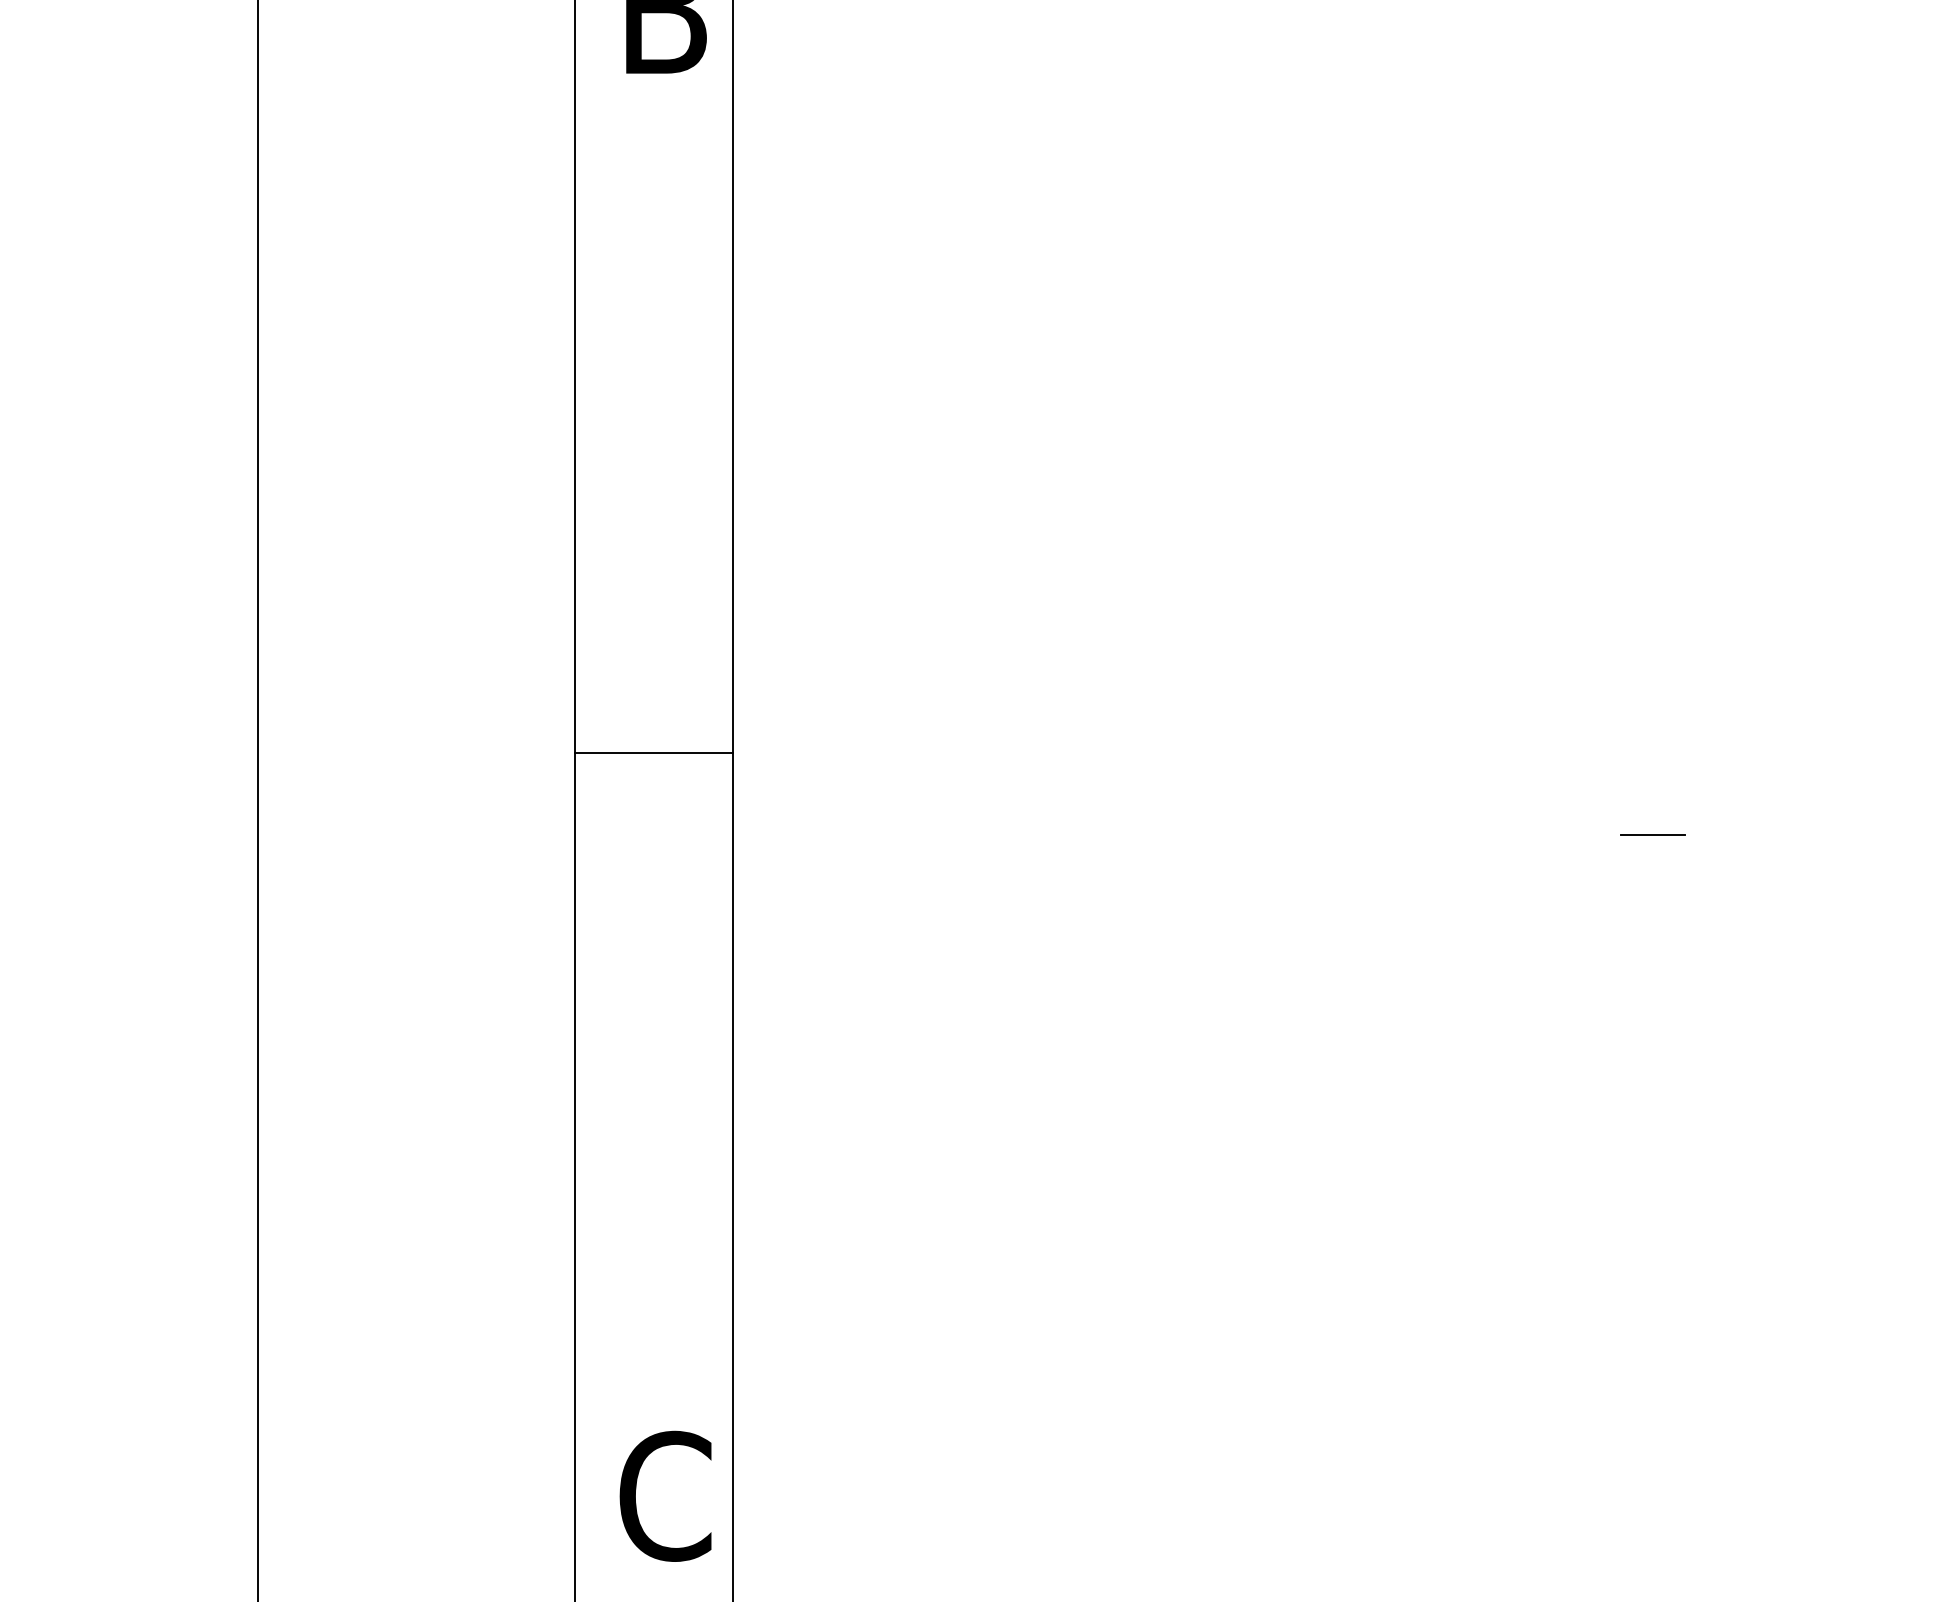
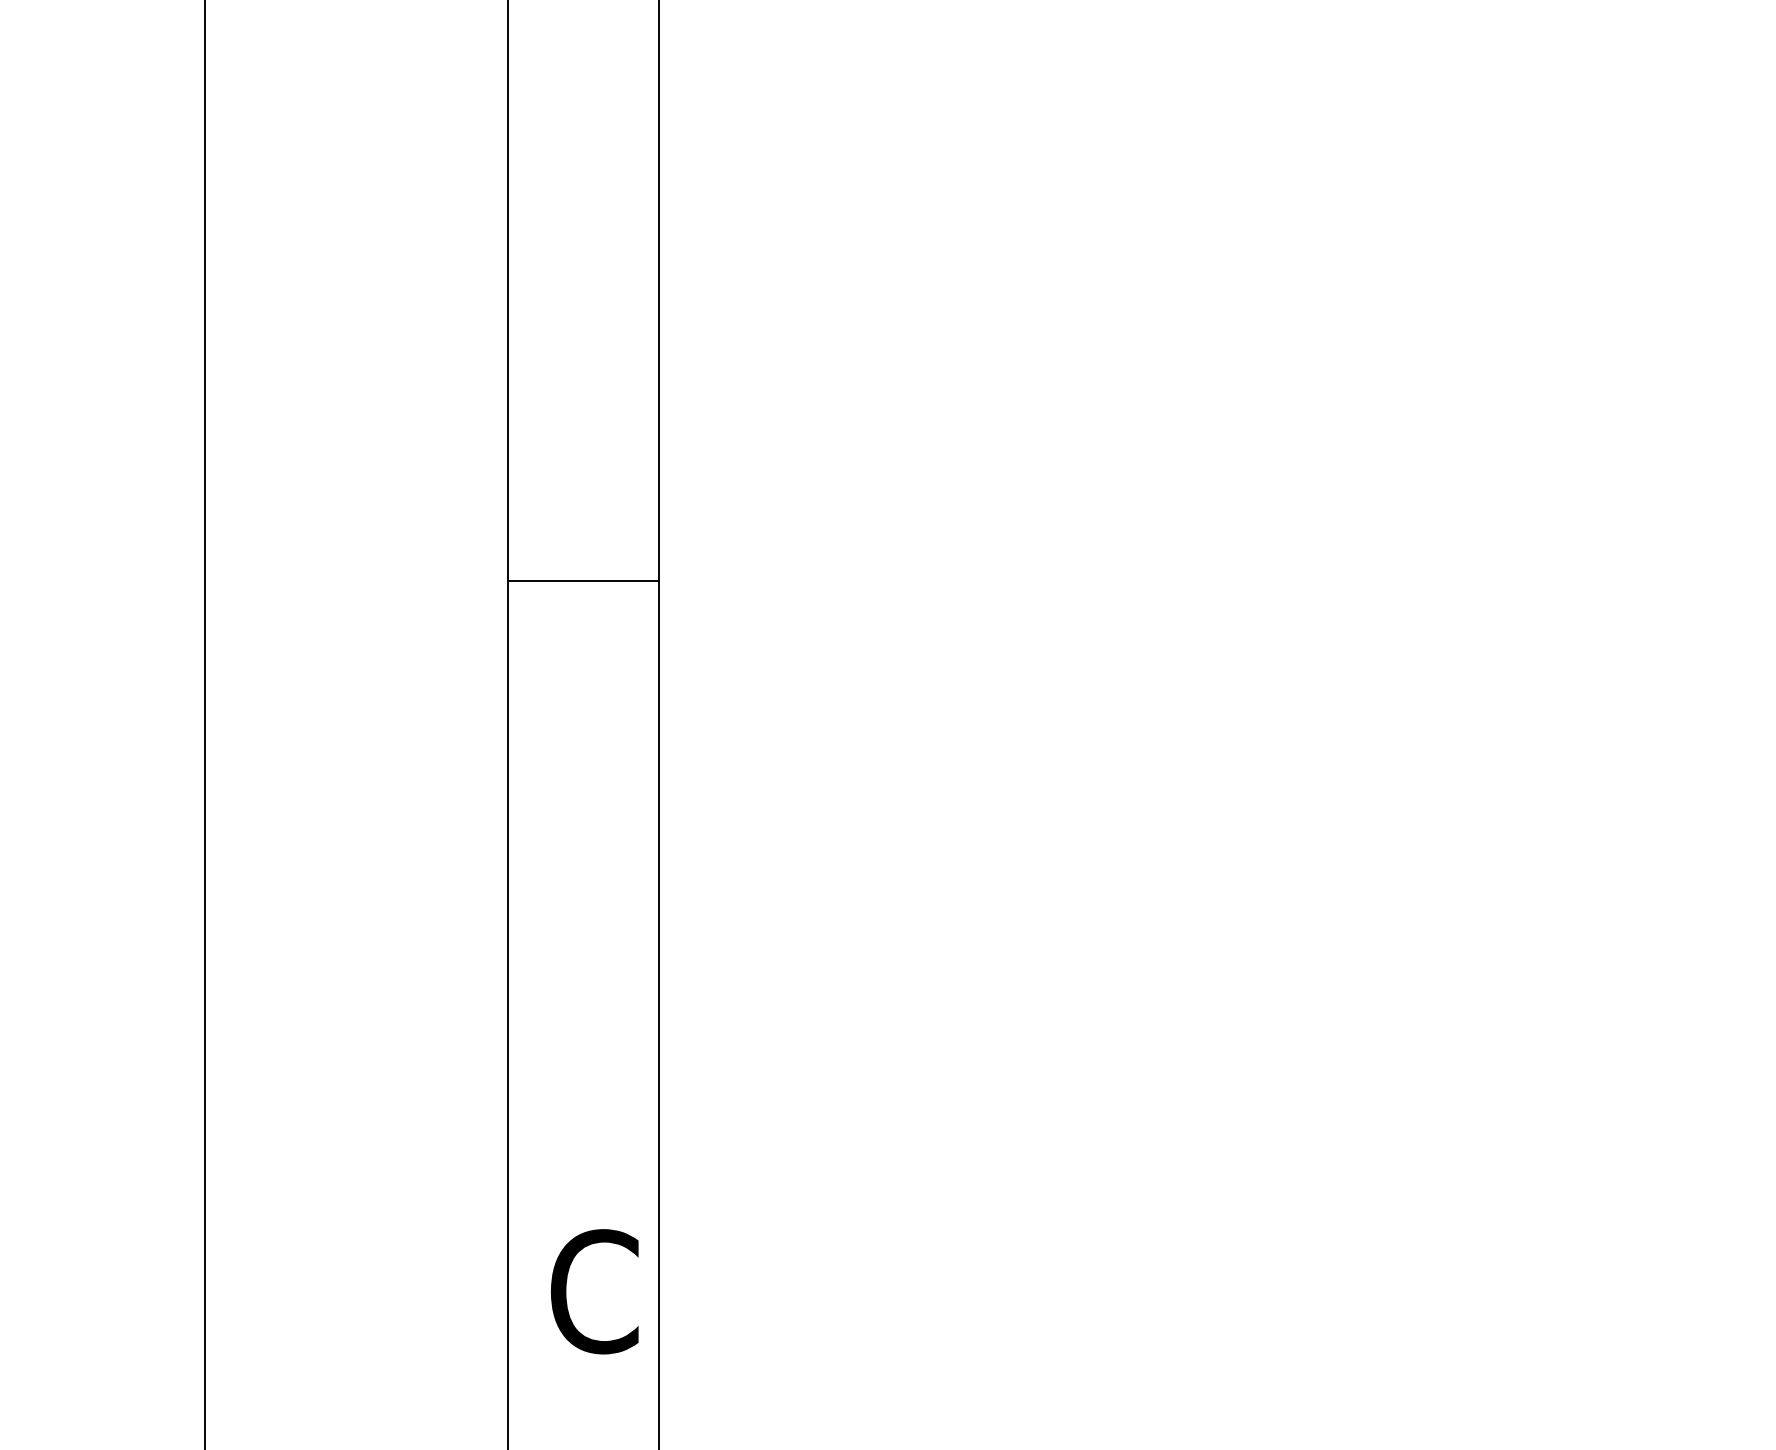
line: (1652, 834) -> (1538, 658), removed

